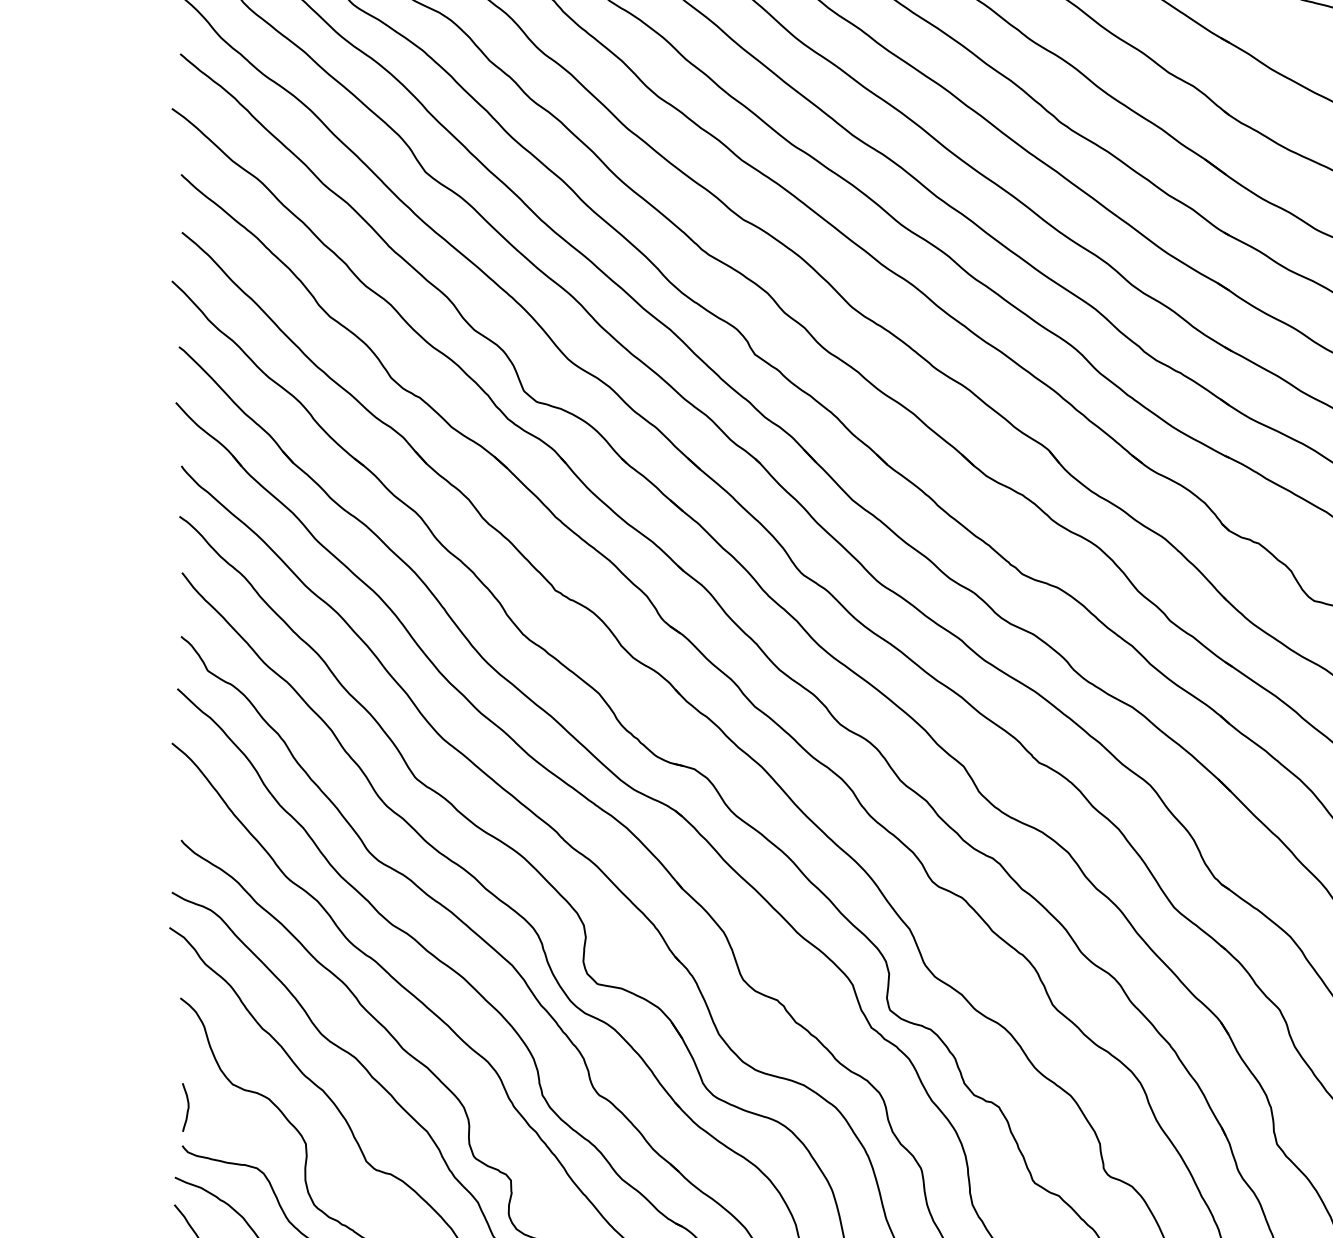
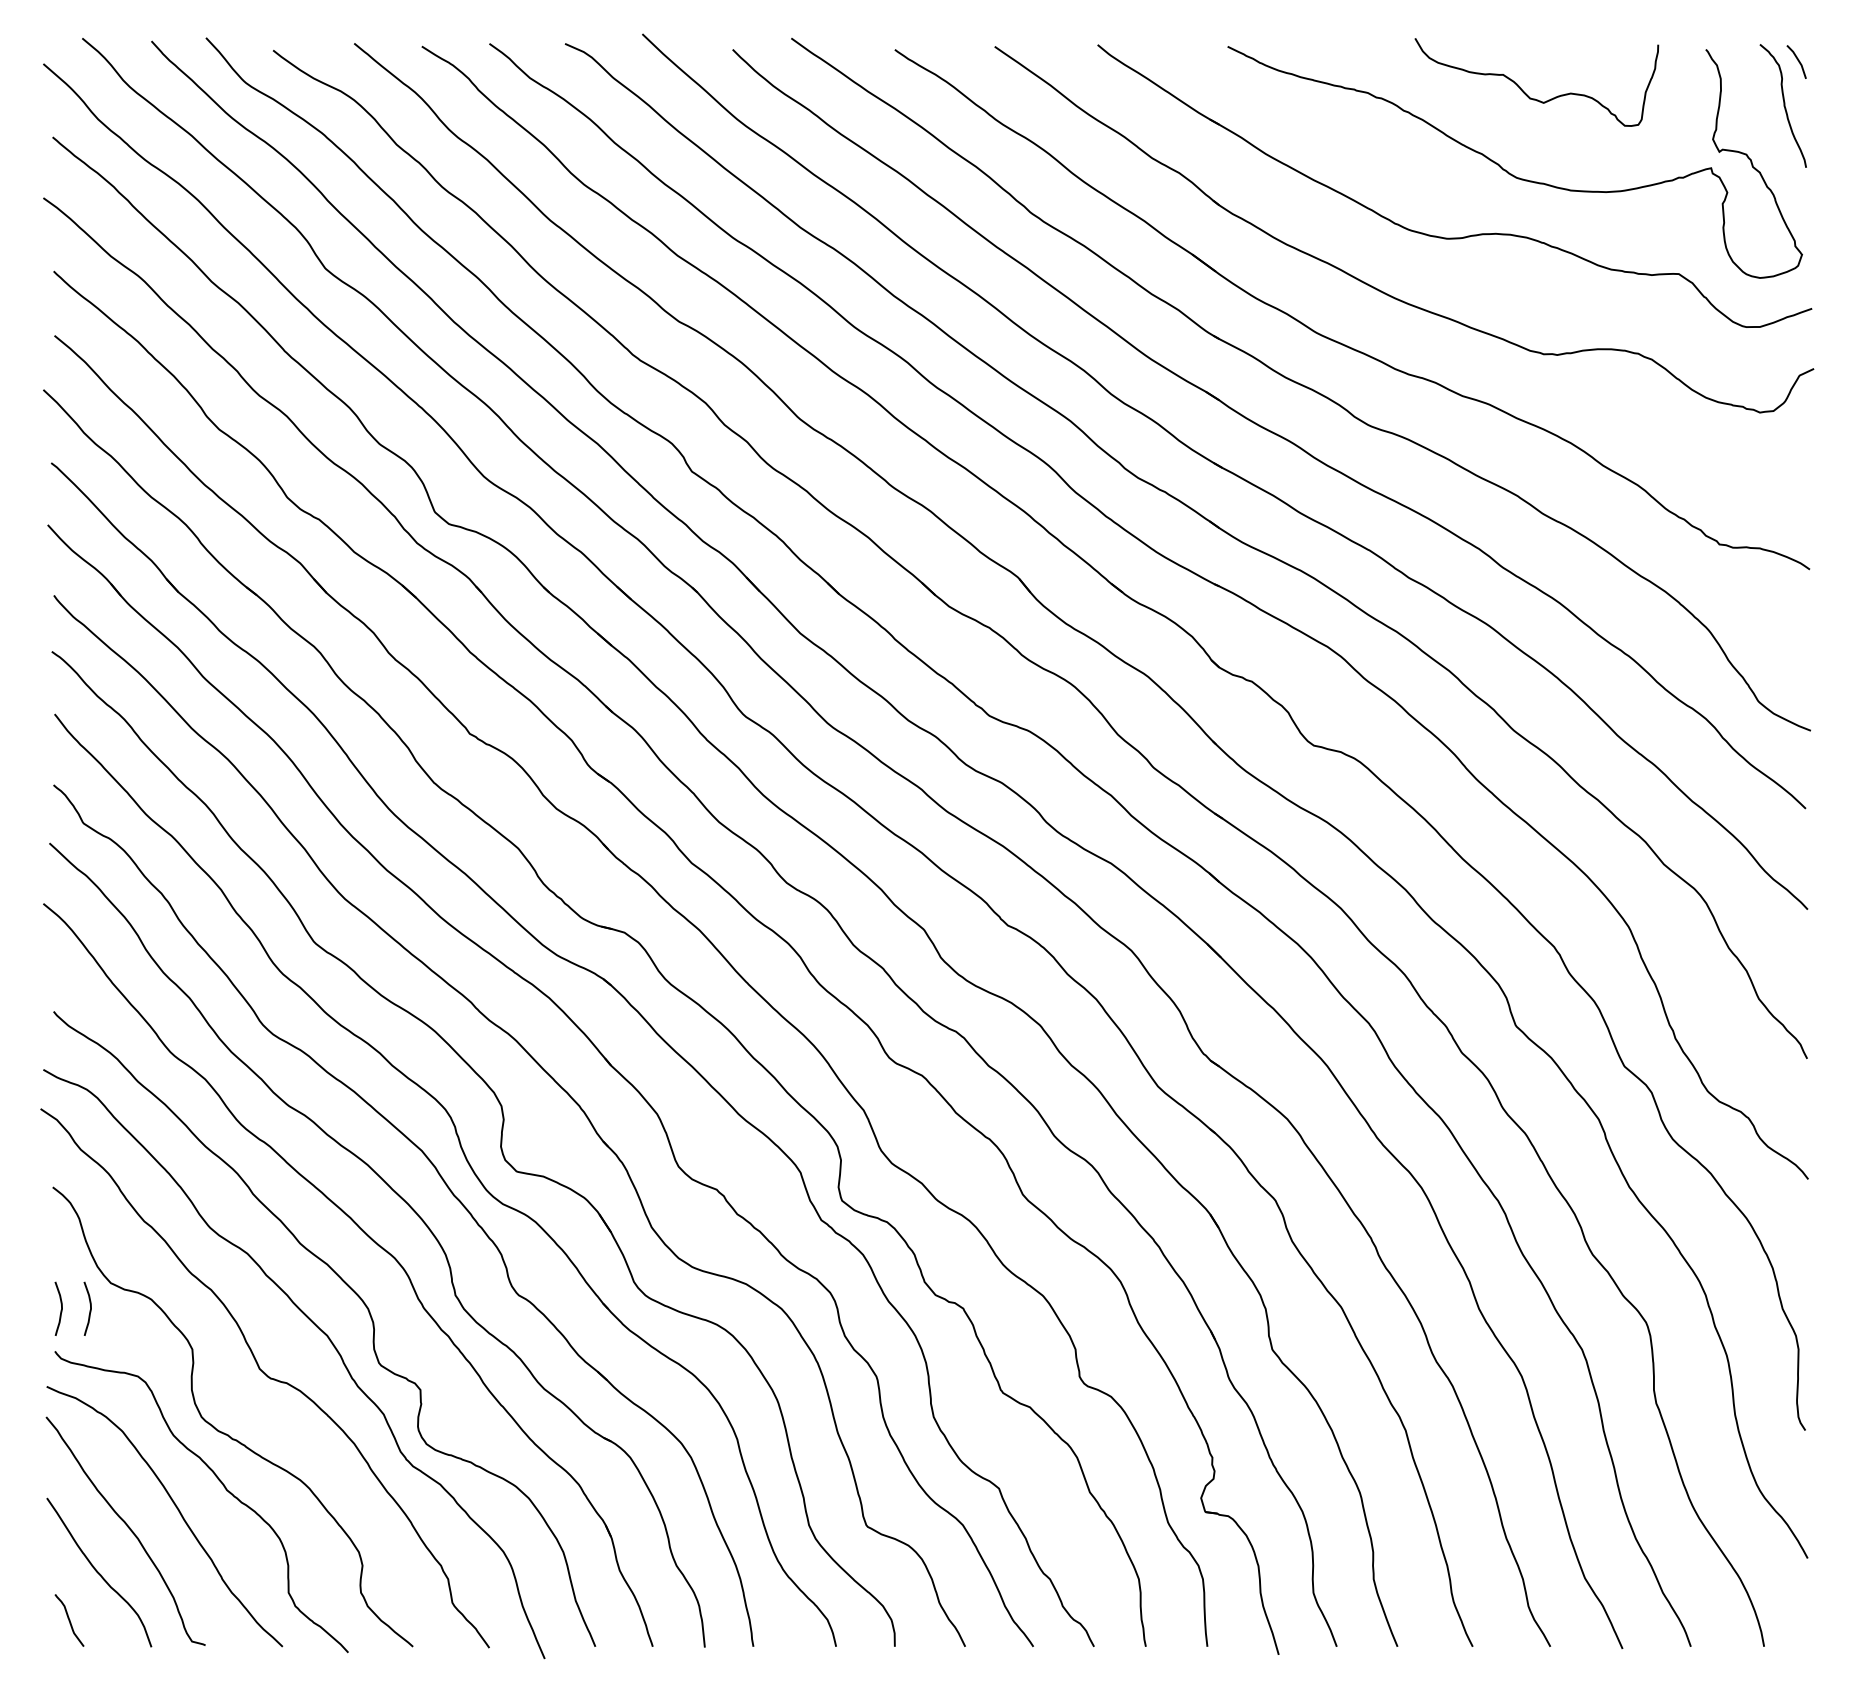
curve: (213, 1108) -> (89, 1310), added

